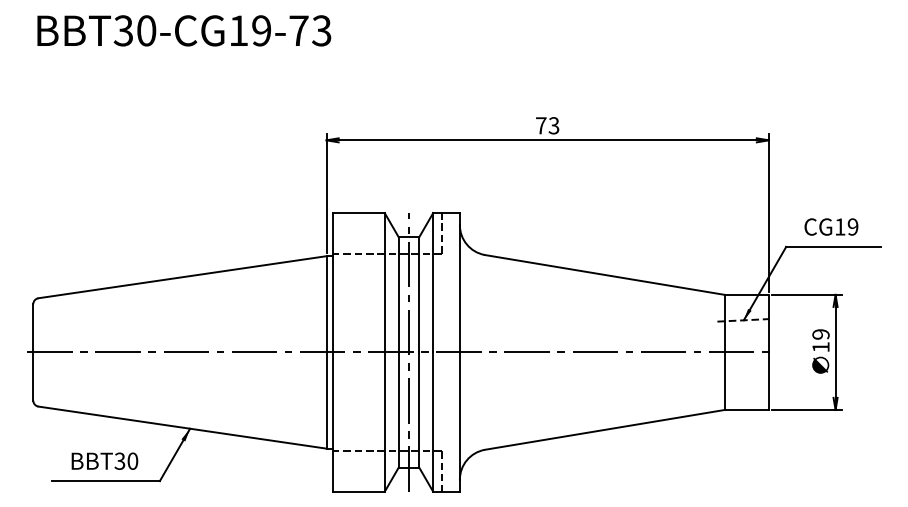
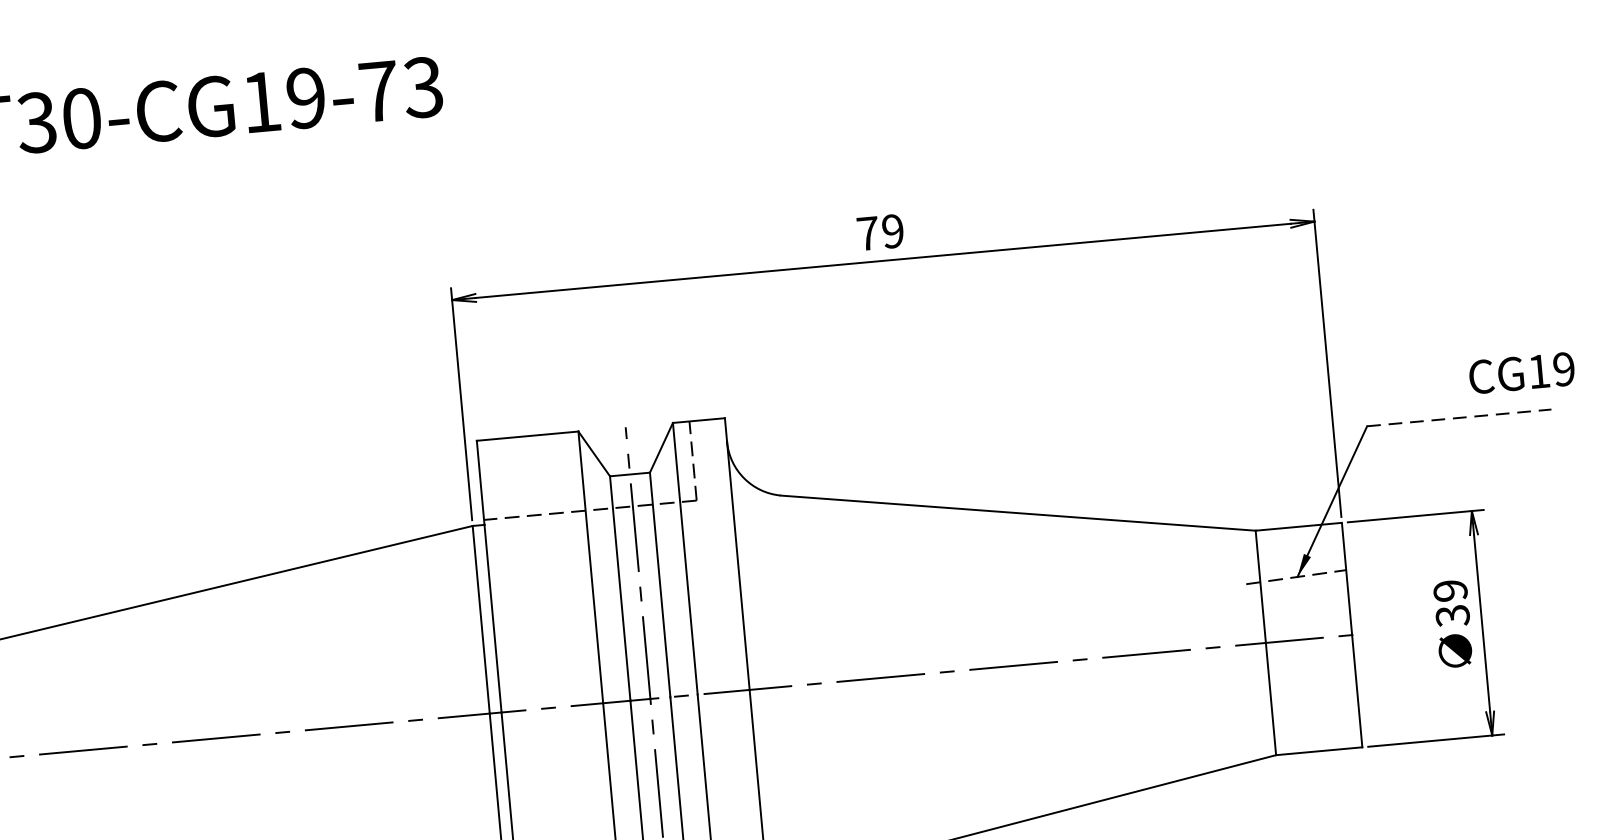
text: (553, 125) -> (891, 230), 73 -> 79
text: (831, 226) -> (1521, 372), moved
line: (833, 246) -> (1459, 417), solid -> dashed
text: (820, 347) -> (1451, 616), 19 -> 39

